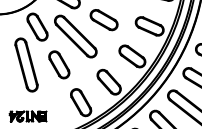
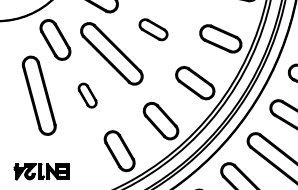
part: (103, 20) -> (152, 30), size x0.7
part: (59, 64) -> (87, 95), size x0.6

